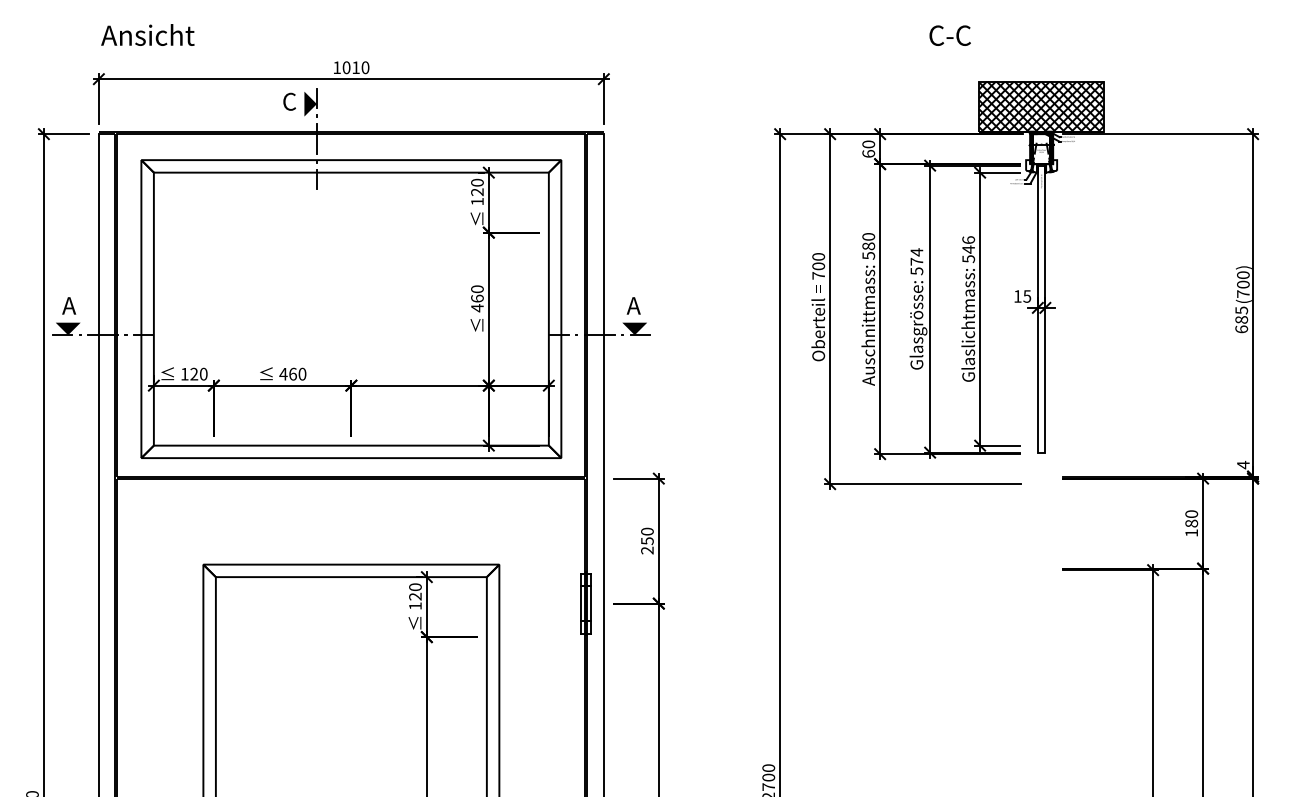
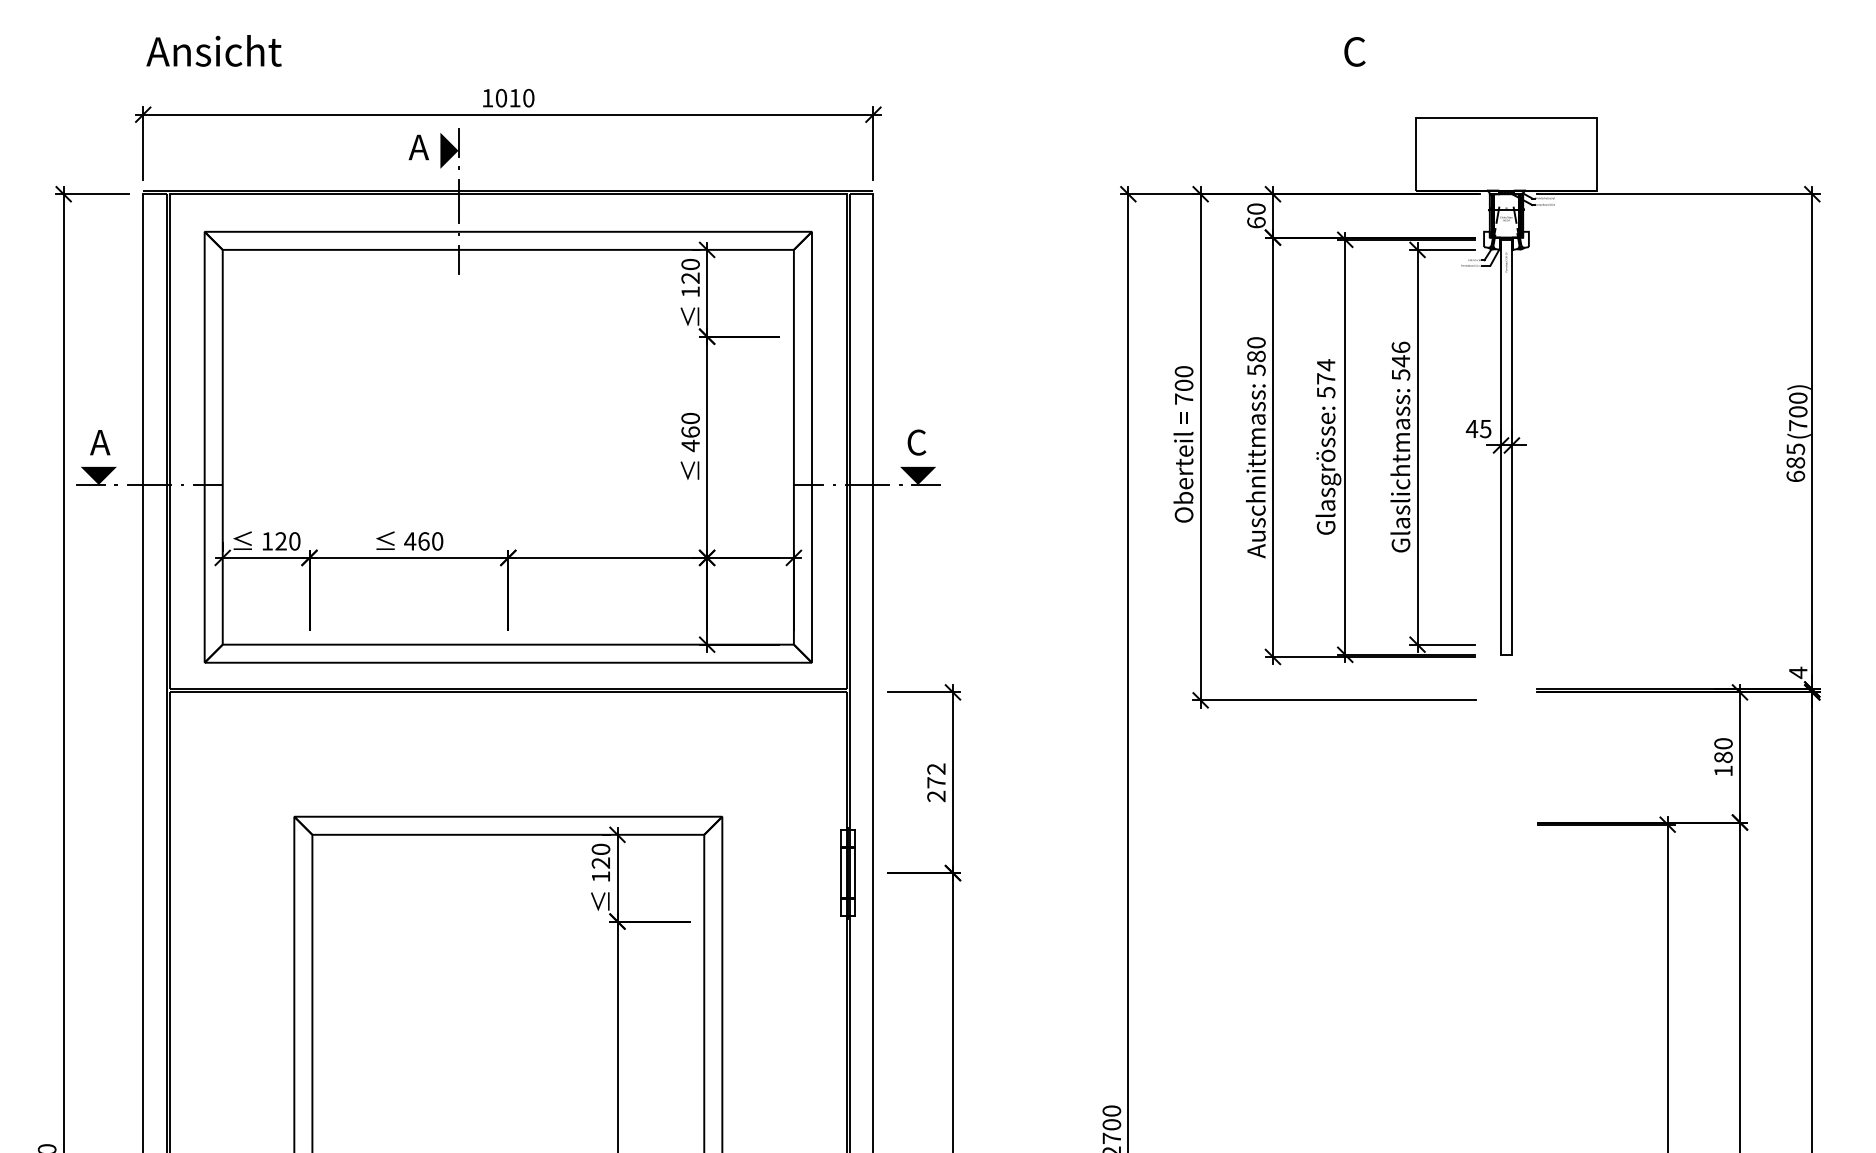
text: (958, 35) -> (1386, 51), C-C -> C
text: (289, 101) -> (418, 147), C -> A
hatch: (1041, 106) -> (1506, 154), removed
text: (1017, 296) -> (1471, 428), 15 -> 45
text: (633, 305) -> (916, 442), A -> C
text: (647, 536) -> (936, 776), 250 -> 272

